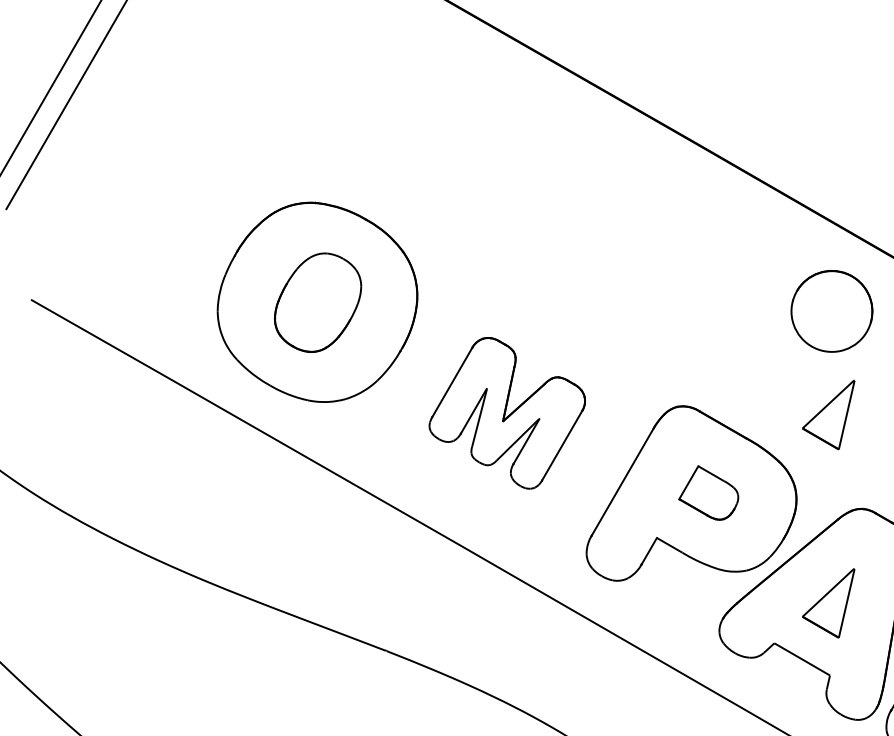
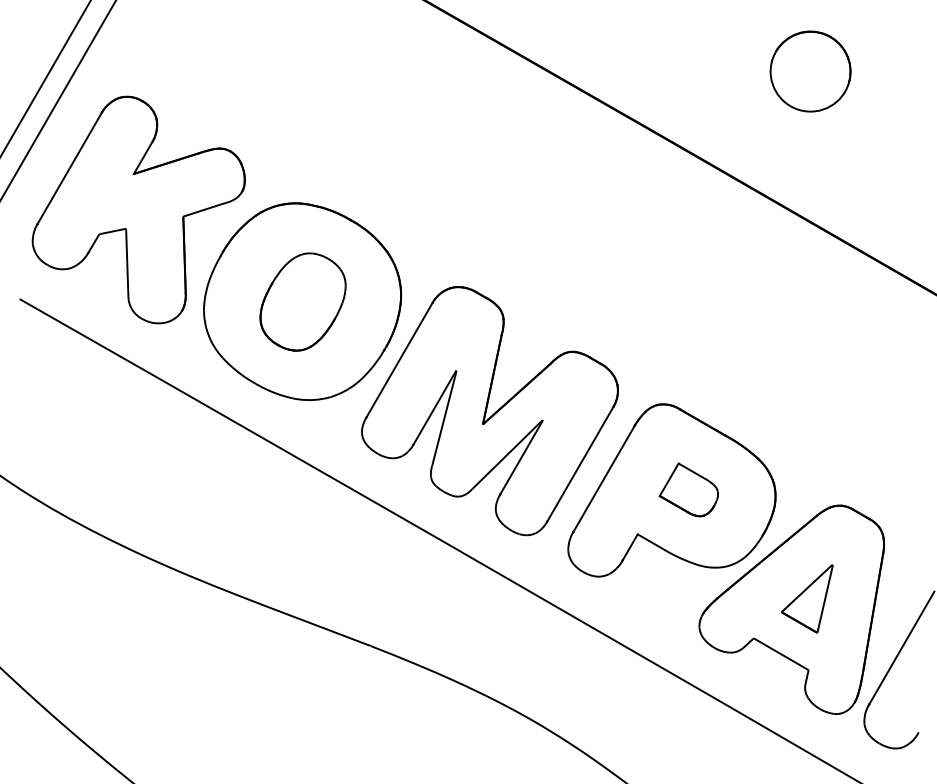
part: (151, 209) -> (138, 209), added
part: (831, 311) -> (810, 71), moved
part: (506, 413) -> (489, 411), size x1.67
part: (828, 414) -> (807, 412), removed

